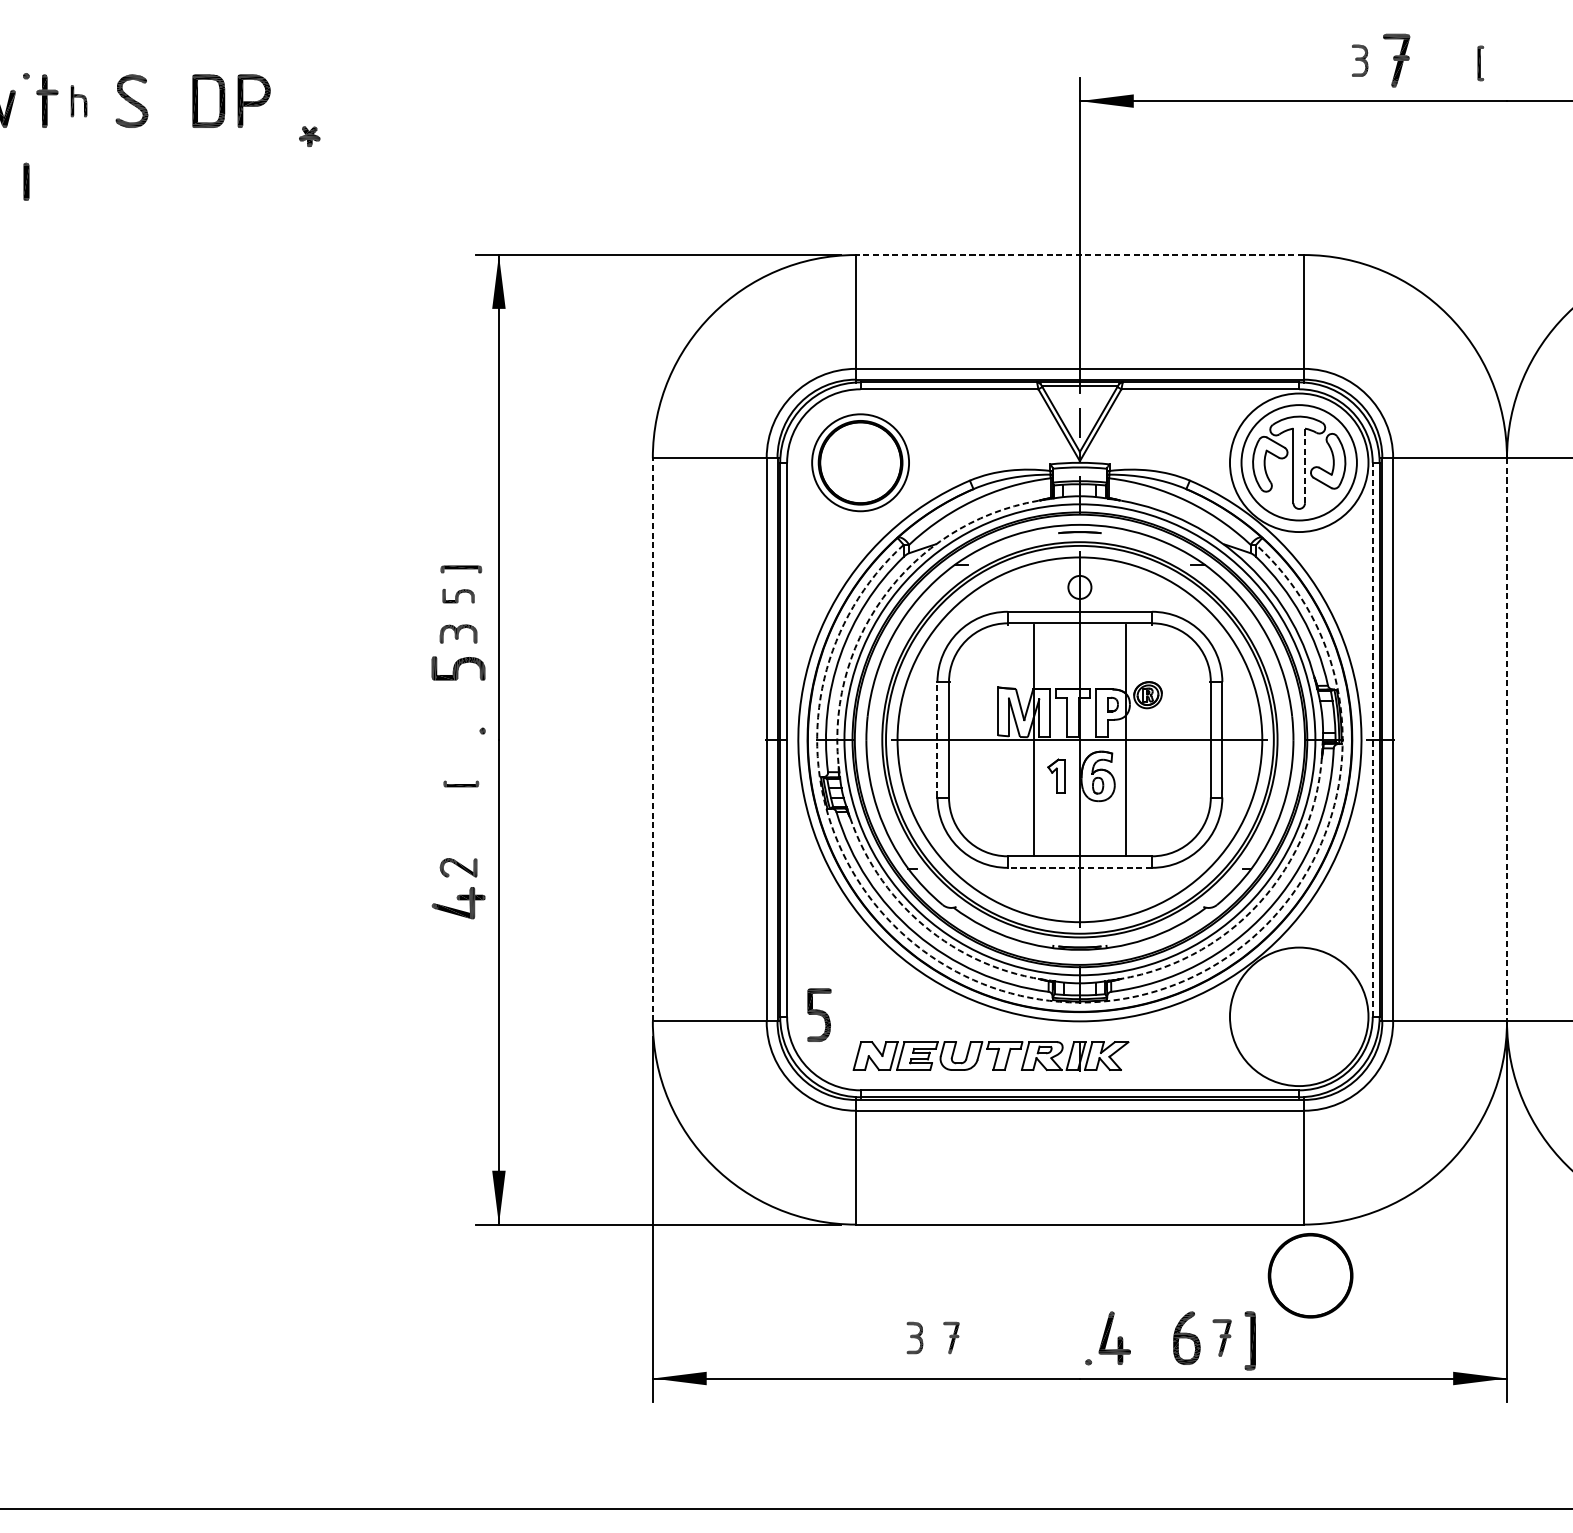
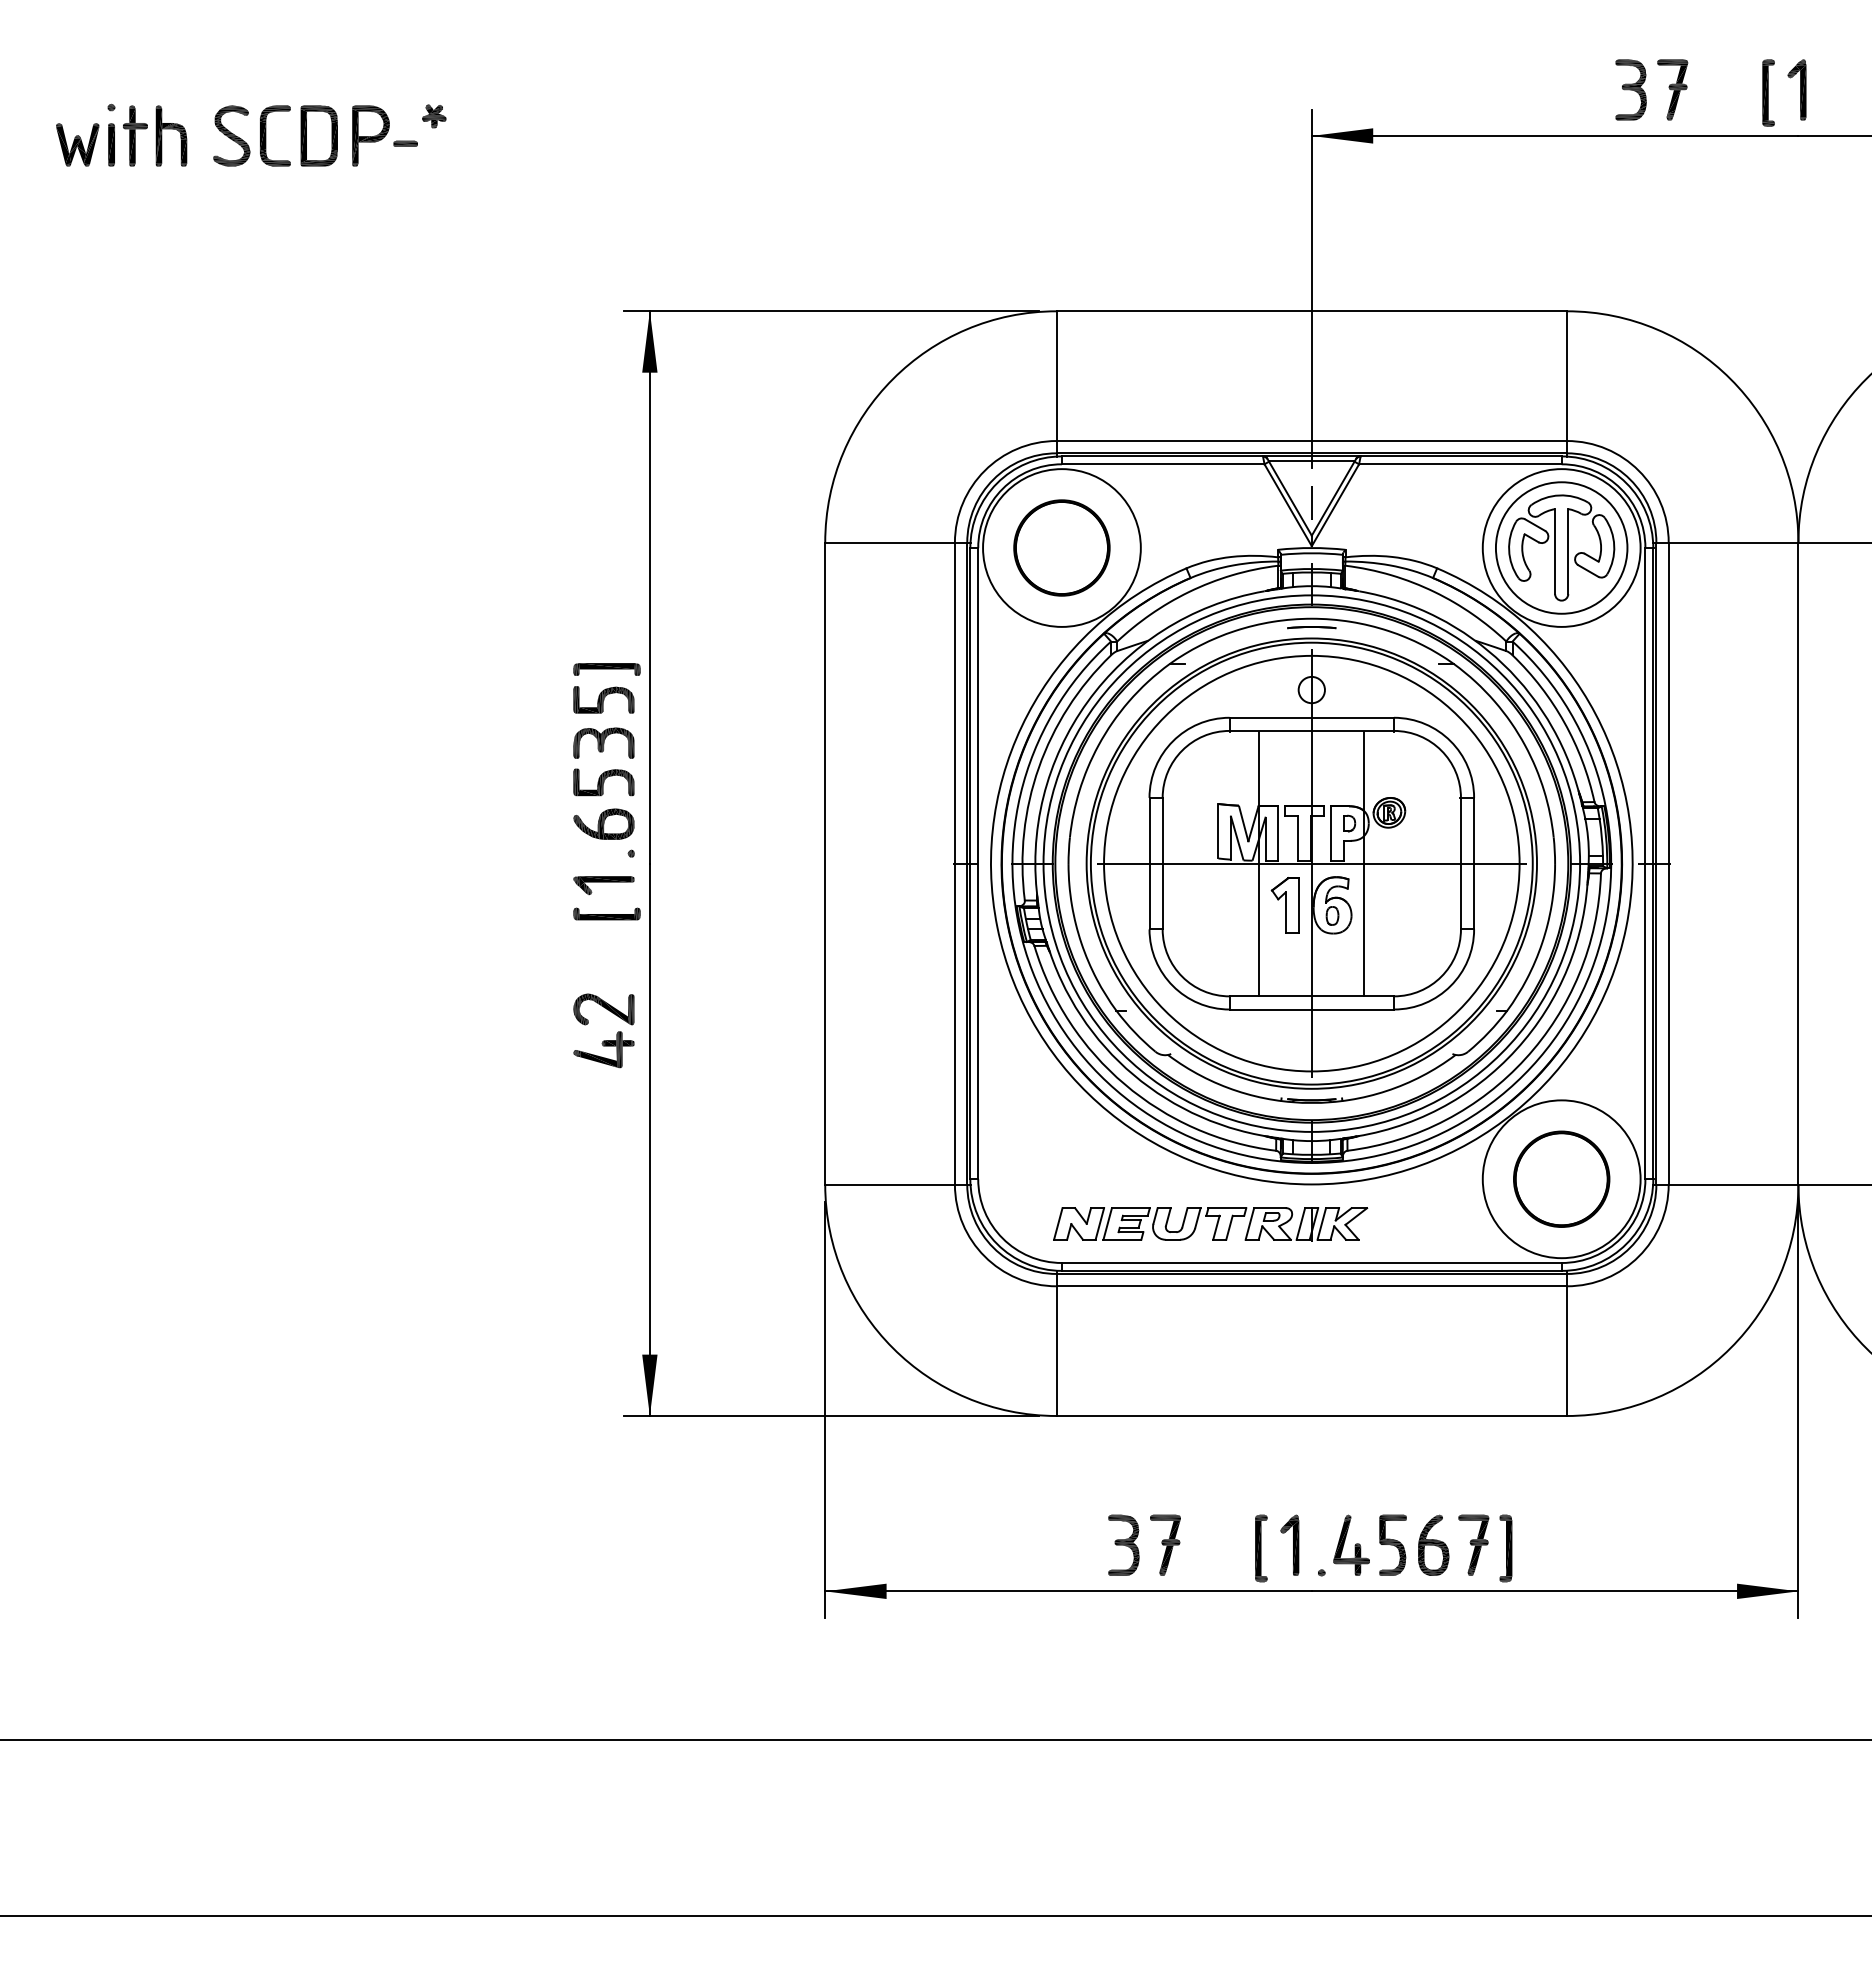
part: (1359, 60) -> (1630, 89), size x1.67
part: (1505, 60) -> (1796, 89), added
part: (1480, 62) -> (1768, 92), size x1.67
part: (79, 100) -> (171, 135), size x1.67
part: (162, 100) -> (266, 135), added
part: (284, 107) -> (405, 143), added
part: (309, 136) -> (434, 116), moved
part: (26, 181) -> (111, 144), moved
line: (1079, 255) -> (1311, 311), dashed -> solid
circle: (860, 462) -> (1061, 547), size x1.43
line: (1305, 465) -> (1568, 551), dashed -> solid
part: (460, 569) -> (606, 669), size x1.43
part: (458, 595) -> (603, 699), size x1.67
arc: (883, 598) -> (1087, 702), dashed -> solid
part: (458, 633) -> (603, 742), size x1.43
part: (458, 704) -> (603, 823), added
line: (653, 739) -> (825, 863), dashed -> solid
line: (937, 739) -> (1149, 863), dashed -> solid
line: (1372, 739) -> (1645, 863), dashed -> solid
line: (1507, 739) -> (1798, 863), dashed -> solid
part: (458, 758) -> (603, 885), added
part: (1055, 776) -> (1284, 905), size x1.43
part: (460, 783) -> (606, 913), size x1.67
part: (458, 867) -> (603, 1009), size x1.43
line: (1079, 867) -> (1311, 1009), dashed -> solid
arc: (1259, 902) -> (1516, 1049), dashed -> solid
arc: (923, 925) -> (1133, 1075), dashed -> solid
arc: (1079, 1002) -> (1311, 1163), dashed -> solid
part: (818, 1014) -> (1392, 1544), moved
part: (1310, 1275) -> (1561, 1178), moved
part: (914, 1337) -> (1123, 1544), size x1.67
part: (951, 1337) -> (1165, 1544), size x1.67
part: (1060, 1337) -> (1289, 1544), added
part: (1221, 1337) -> (1473, 1544), size x1.43
part: (1035, 1340) -> (1261, 1548), added

